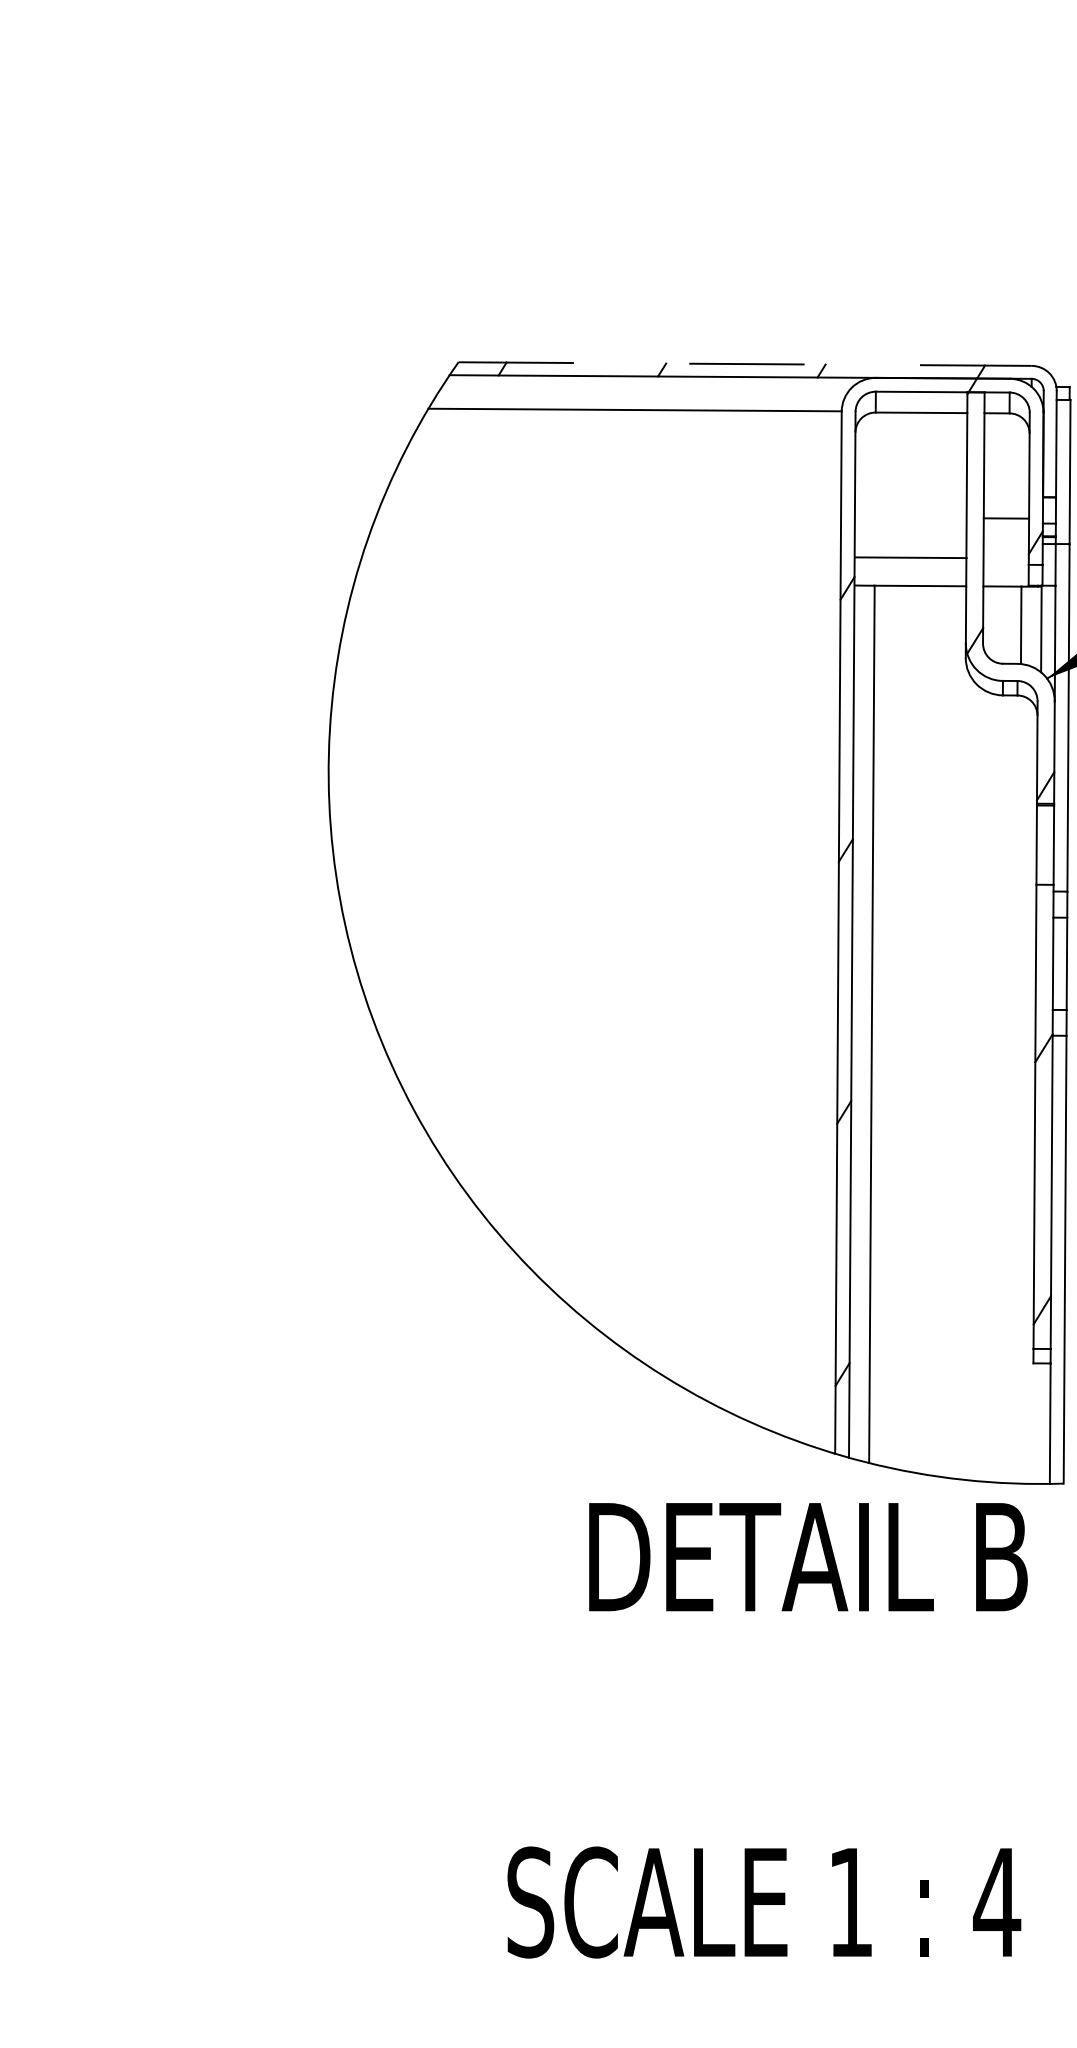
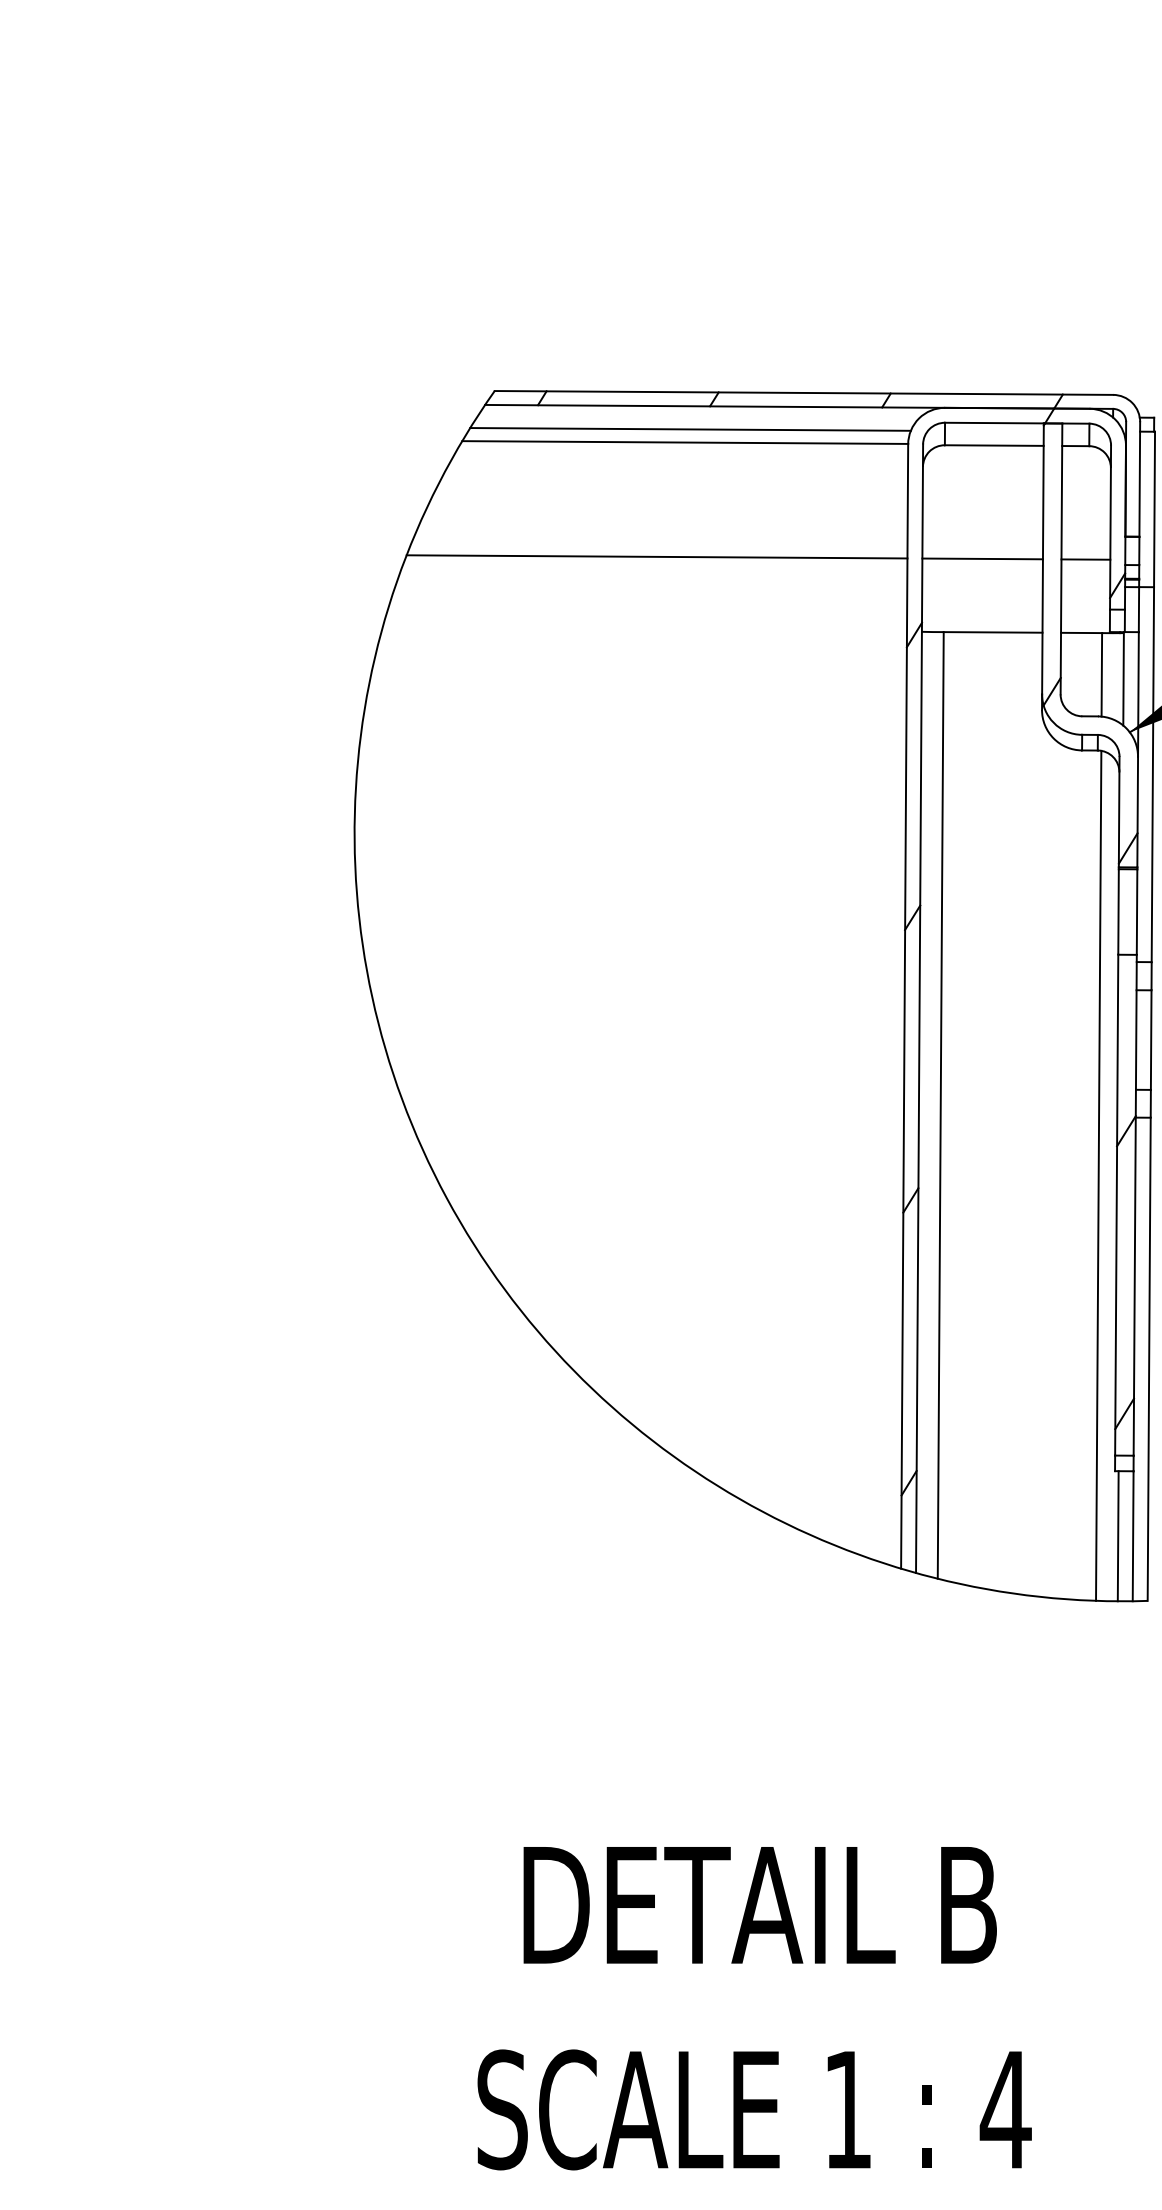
line: (745, 363) -> (804, 392), dashed -> solid
line: (639, 397) -> (690, 429), added
line: (608, 515) -> (656, 556), added
line: (910, 557) -> (982, 558), moved
line: (1018, 1089) -> (1098, 1175), added
line: (1035, 1423) -> (1117, 1536), added
text: (807, 1557) -> (759, 1905), moved
text: (764, 1902) -> (754, 2109), moved

